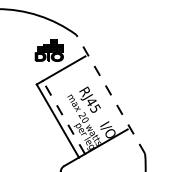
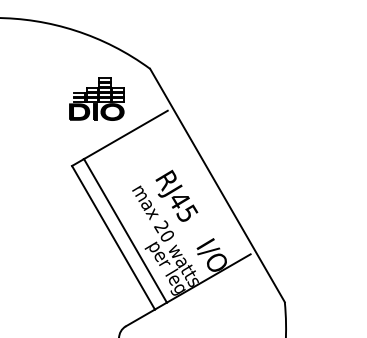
line: (110, 94) -> (216, 185), dashed -> solid
line: (63, 117) -> (124, 230), dashed -> solid

